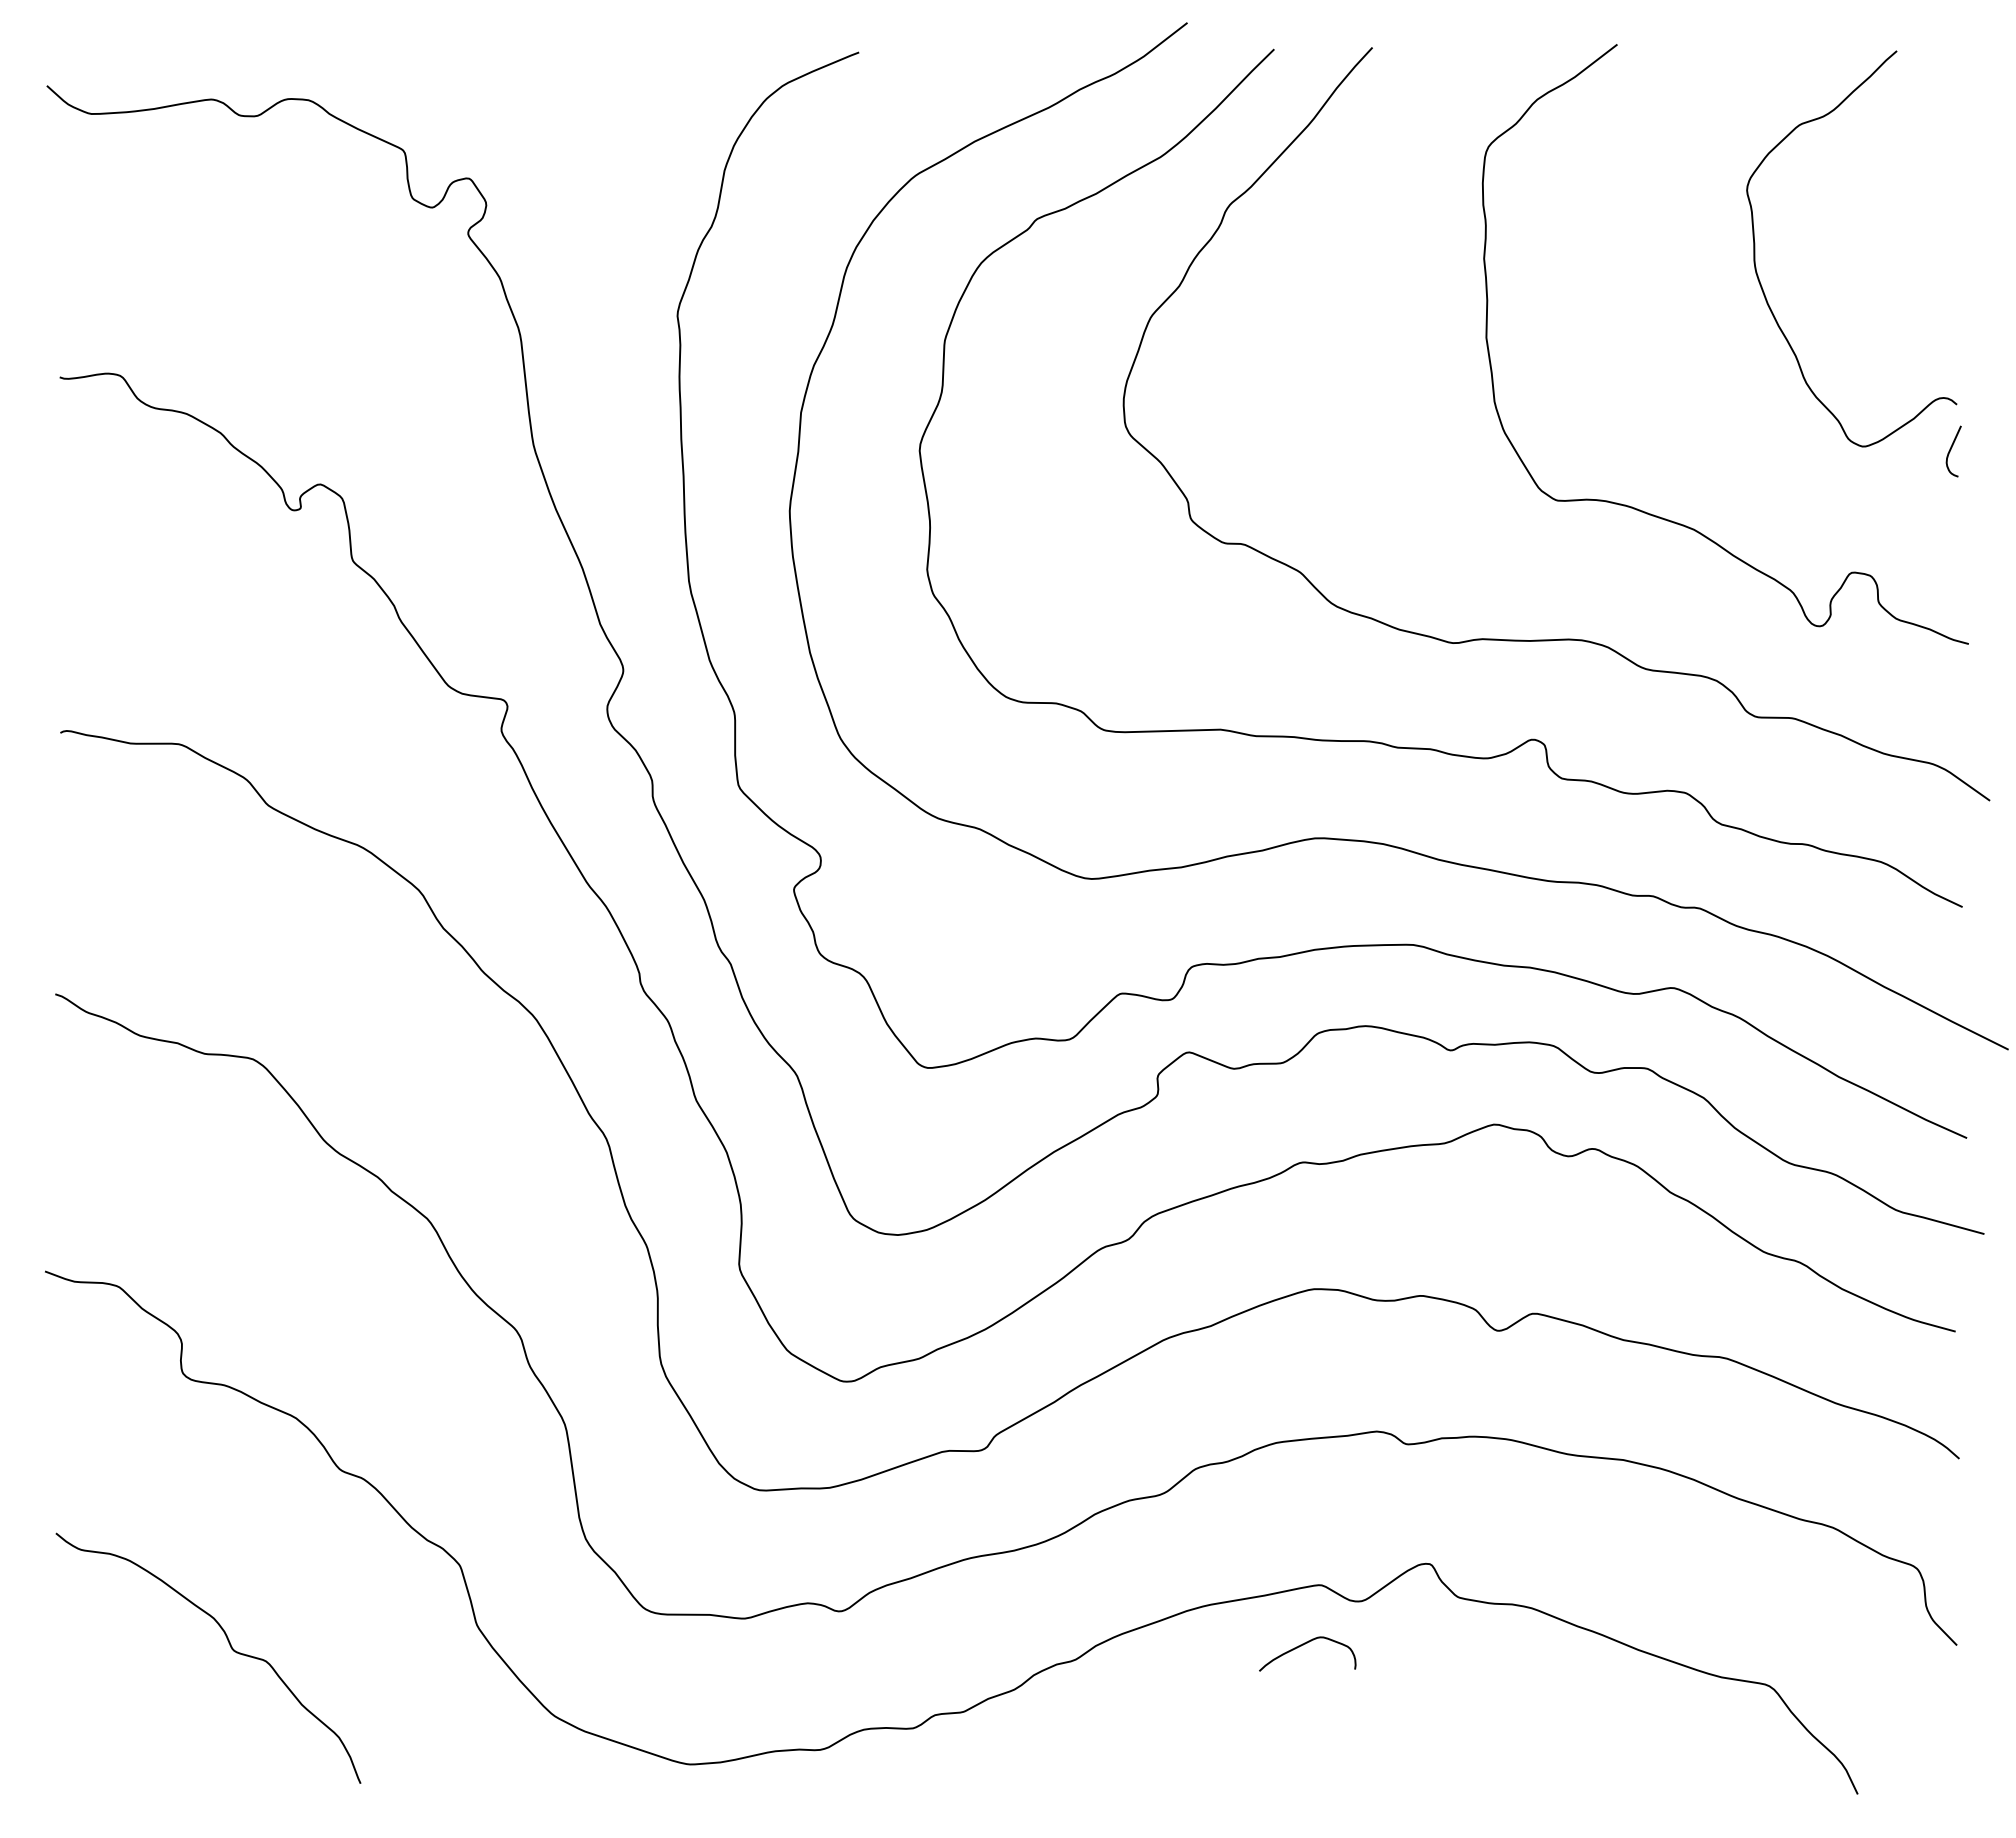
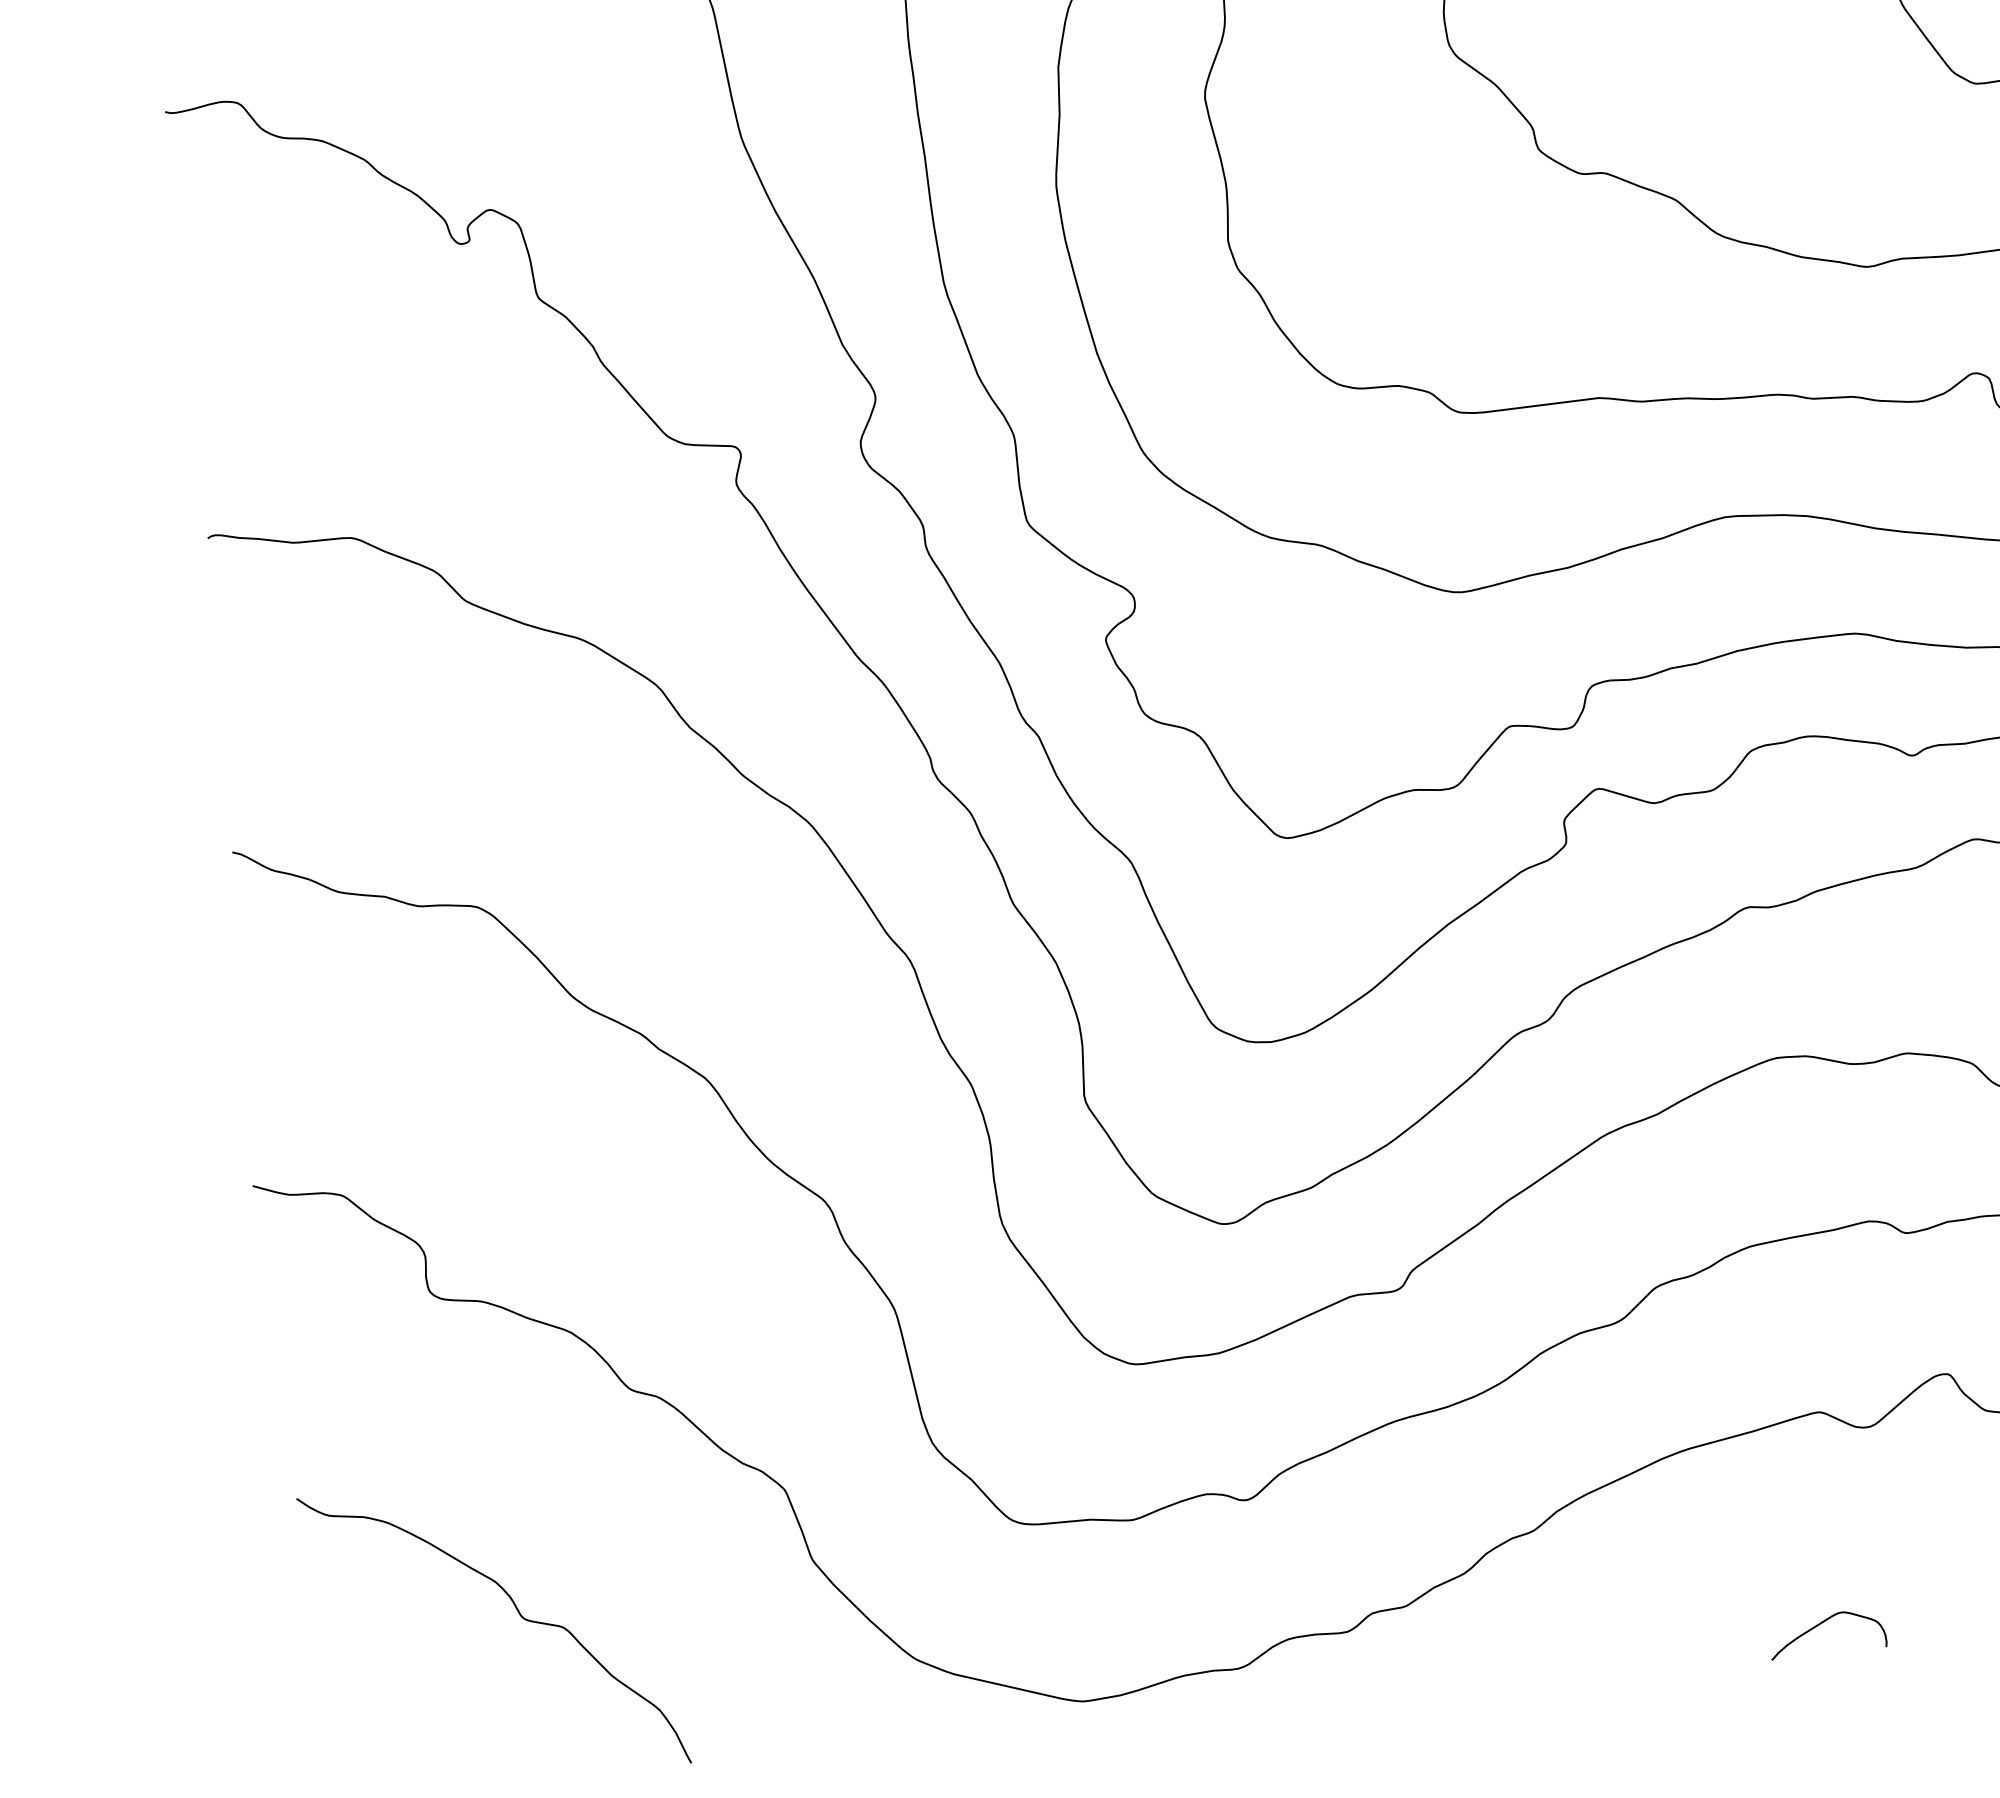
curve: (1303, 1645) -> (1821, 1624), moved

